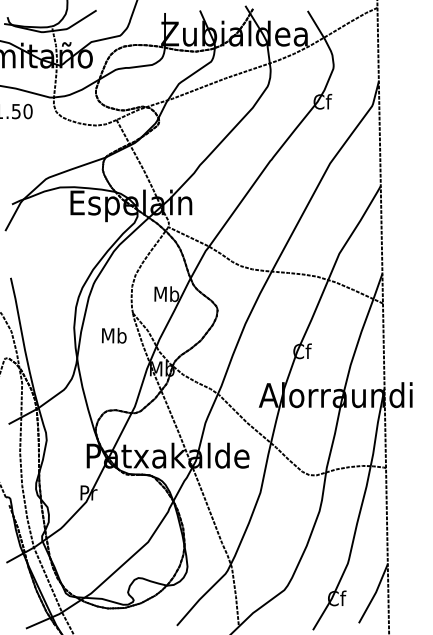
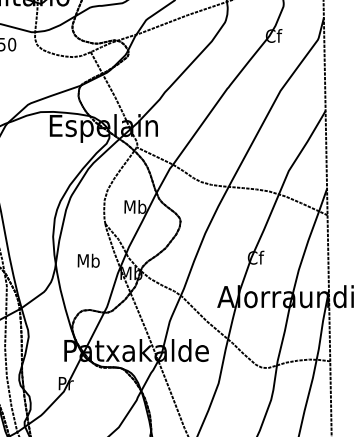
text: (114, 335) -> (88, 260), moved

